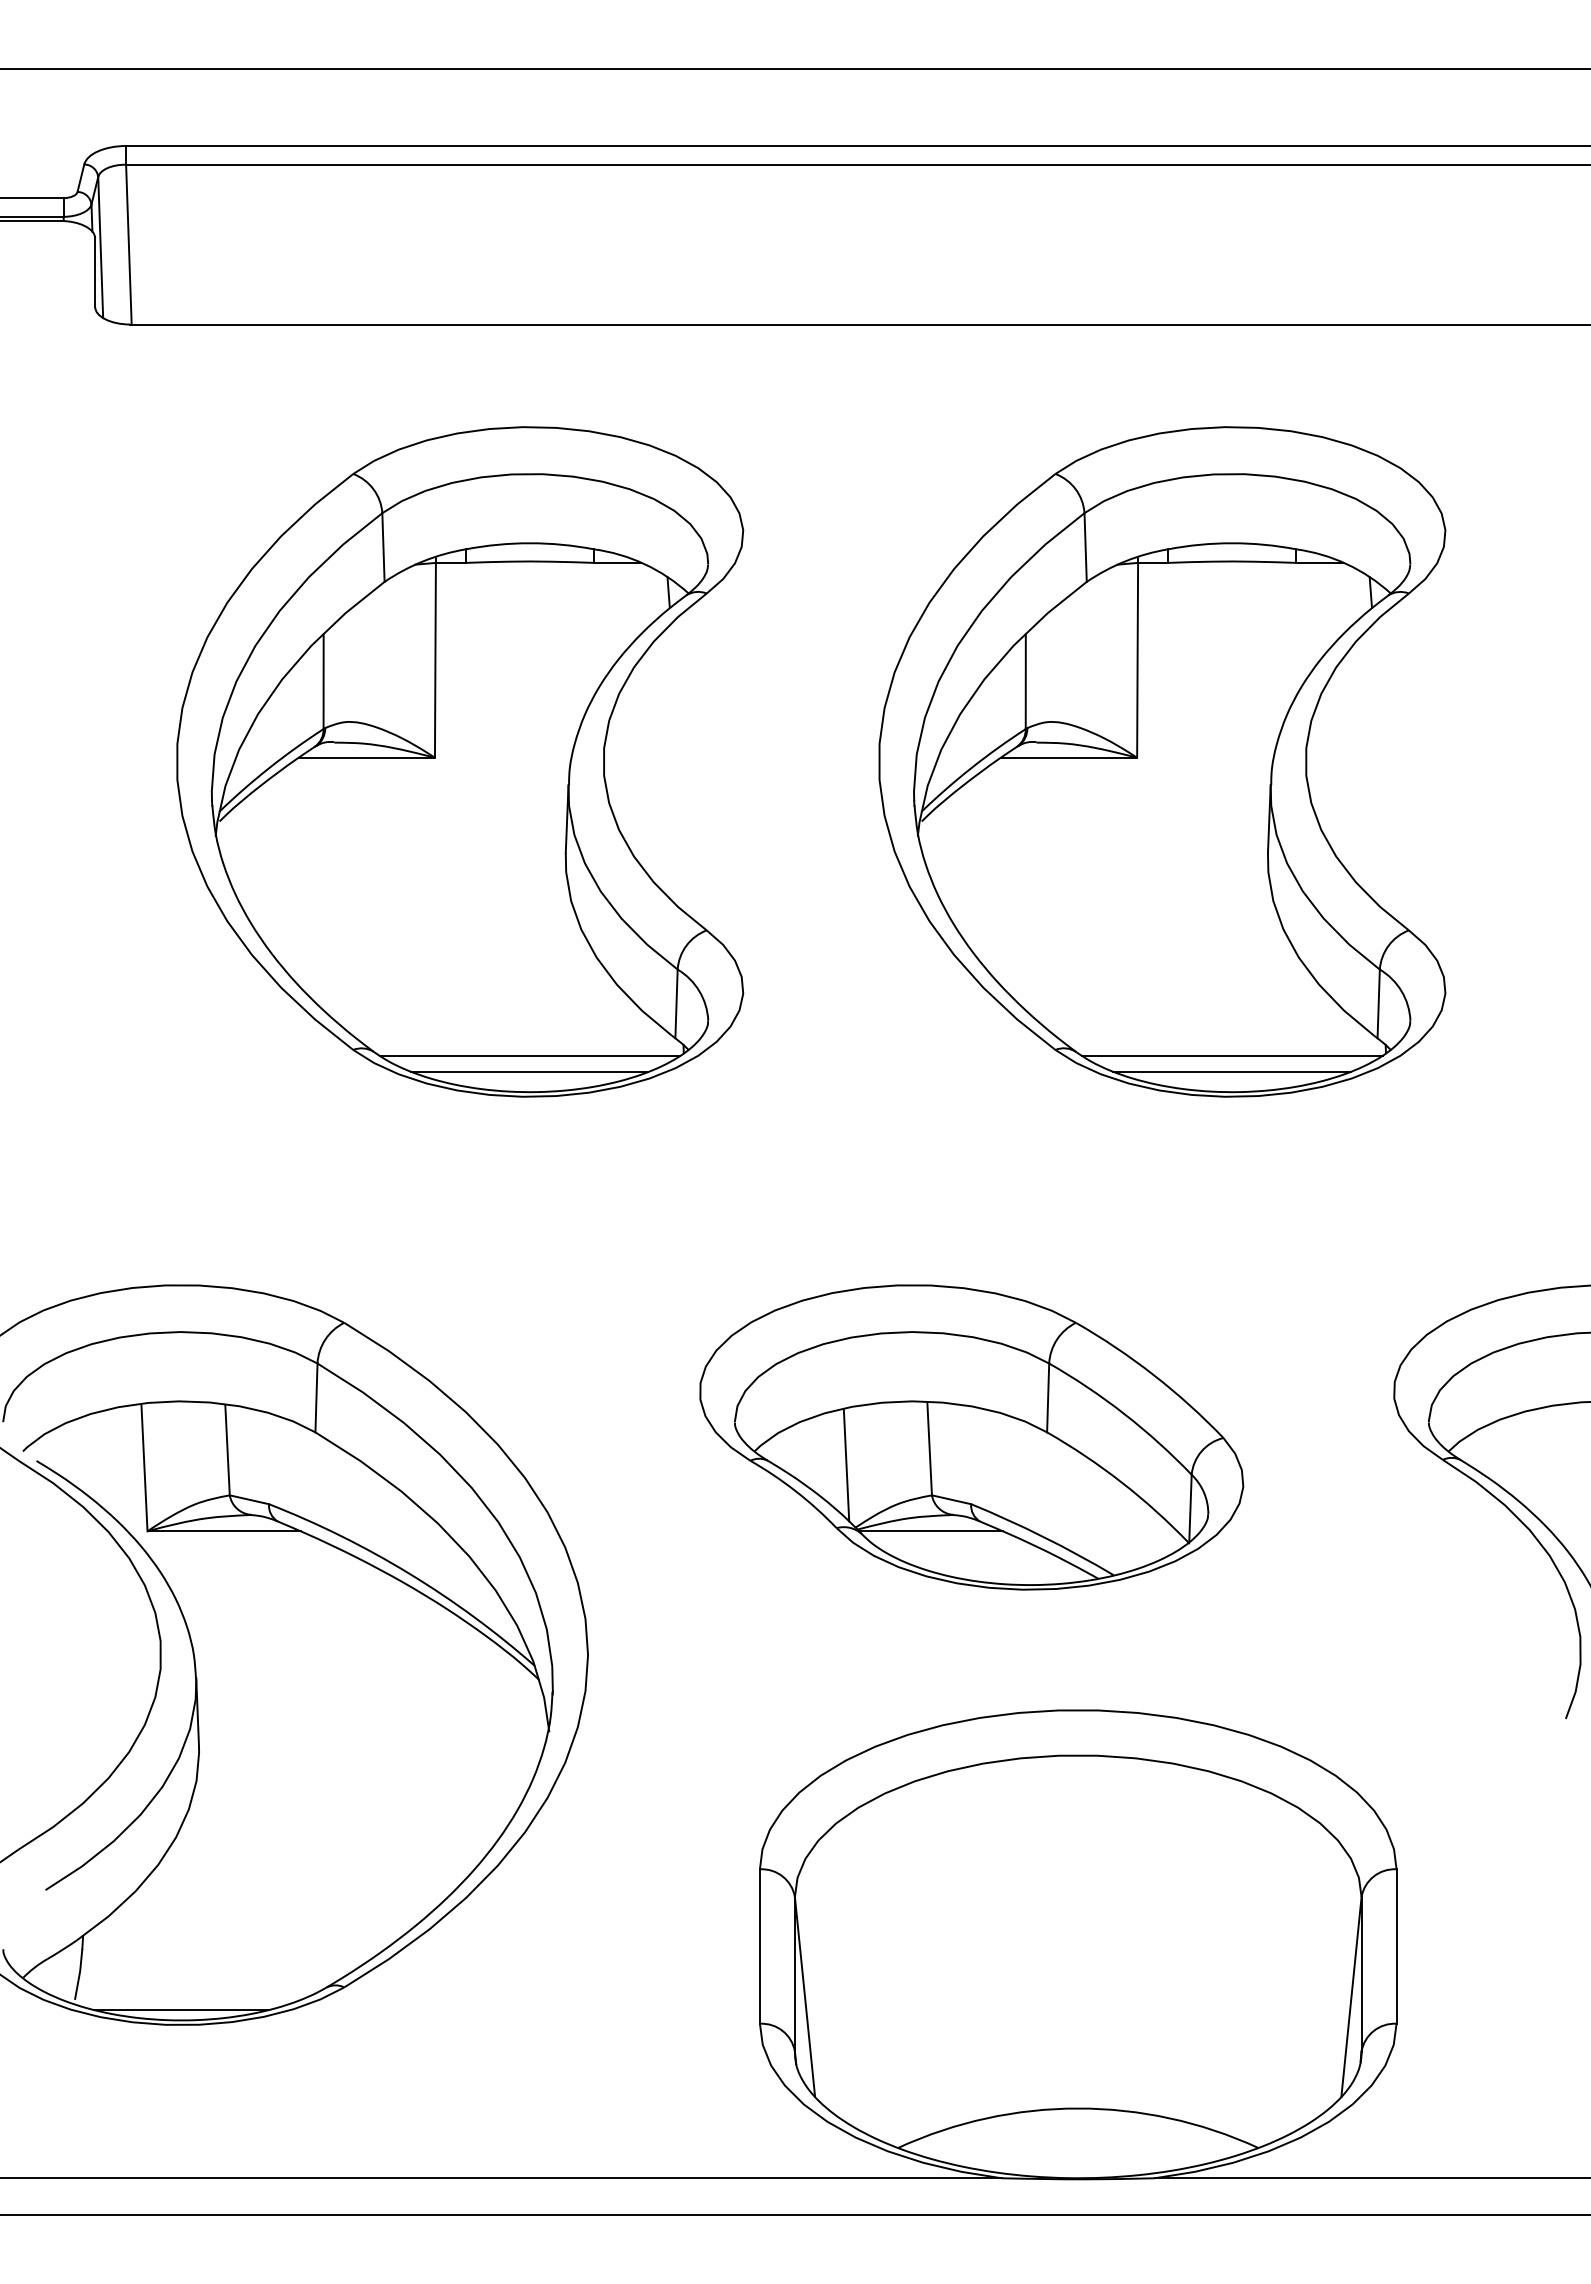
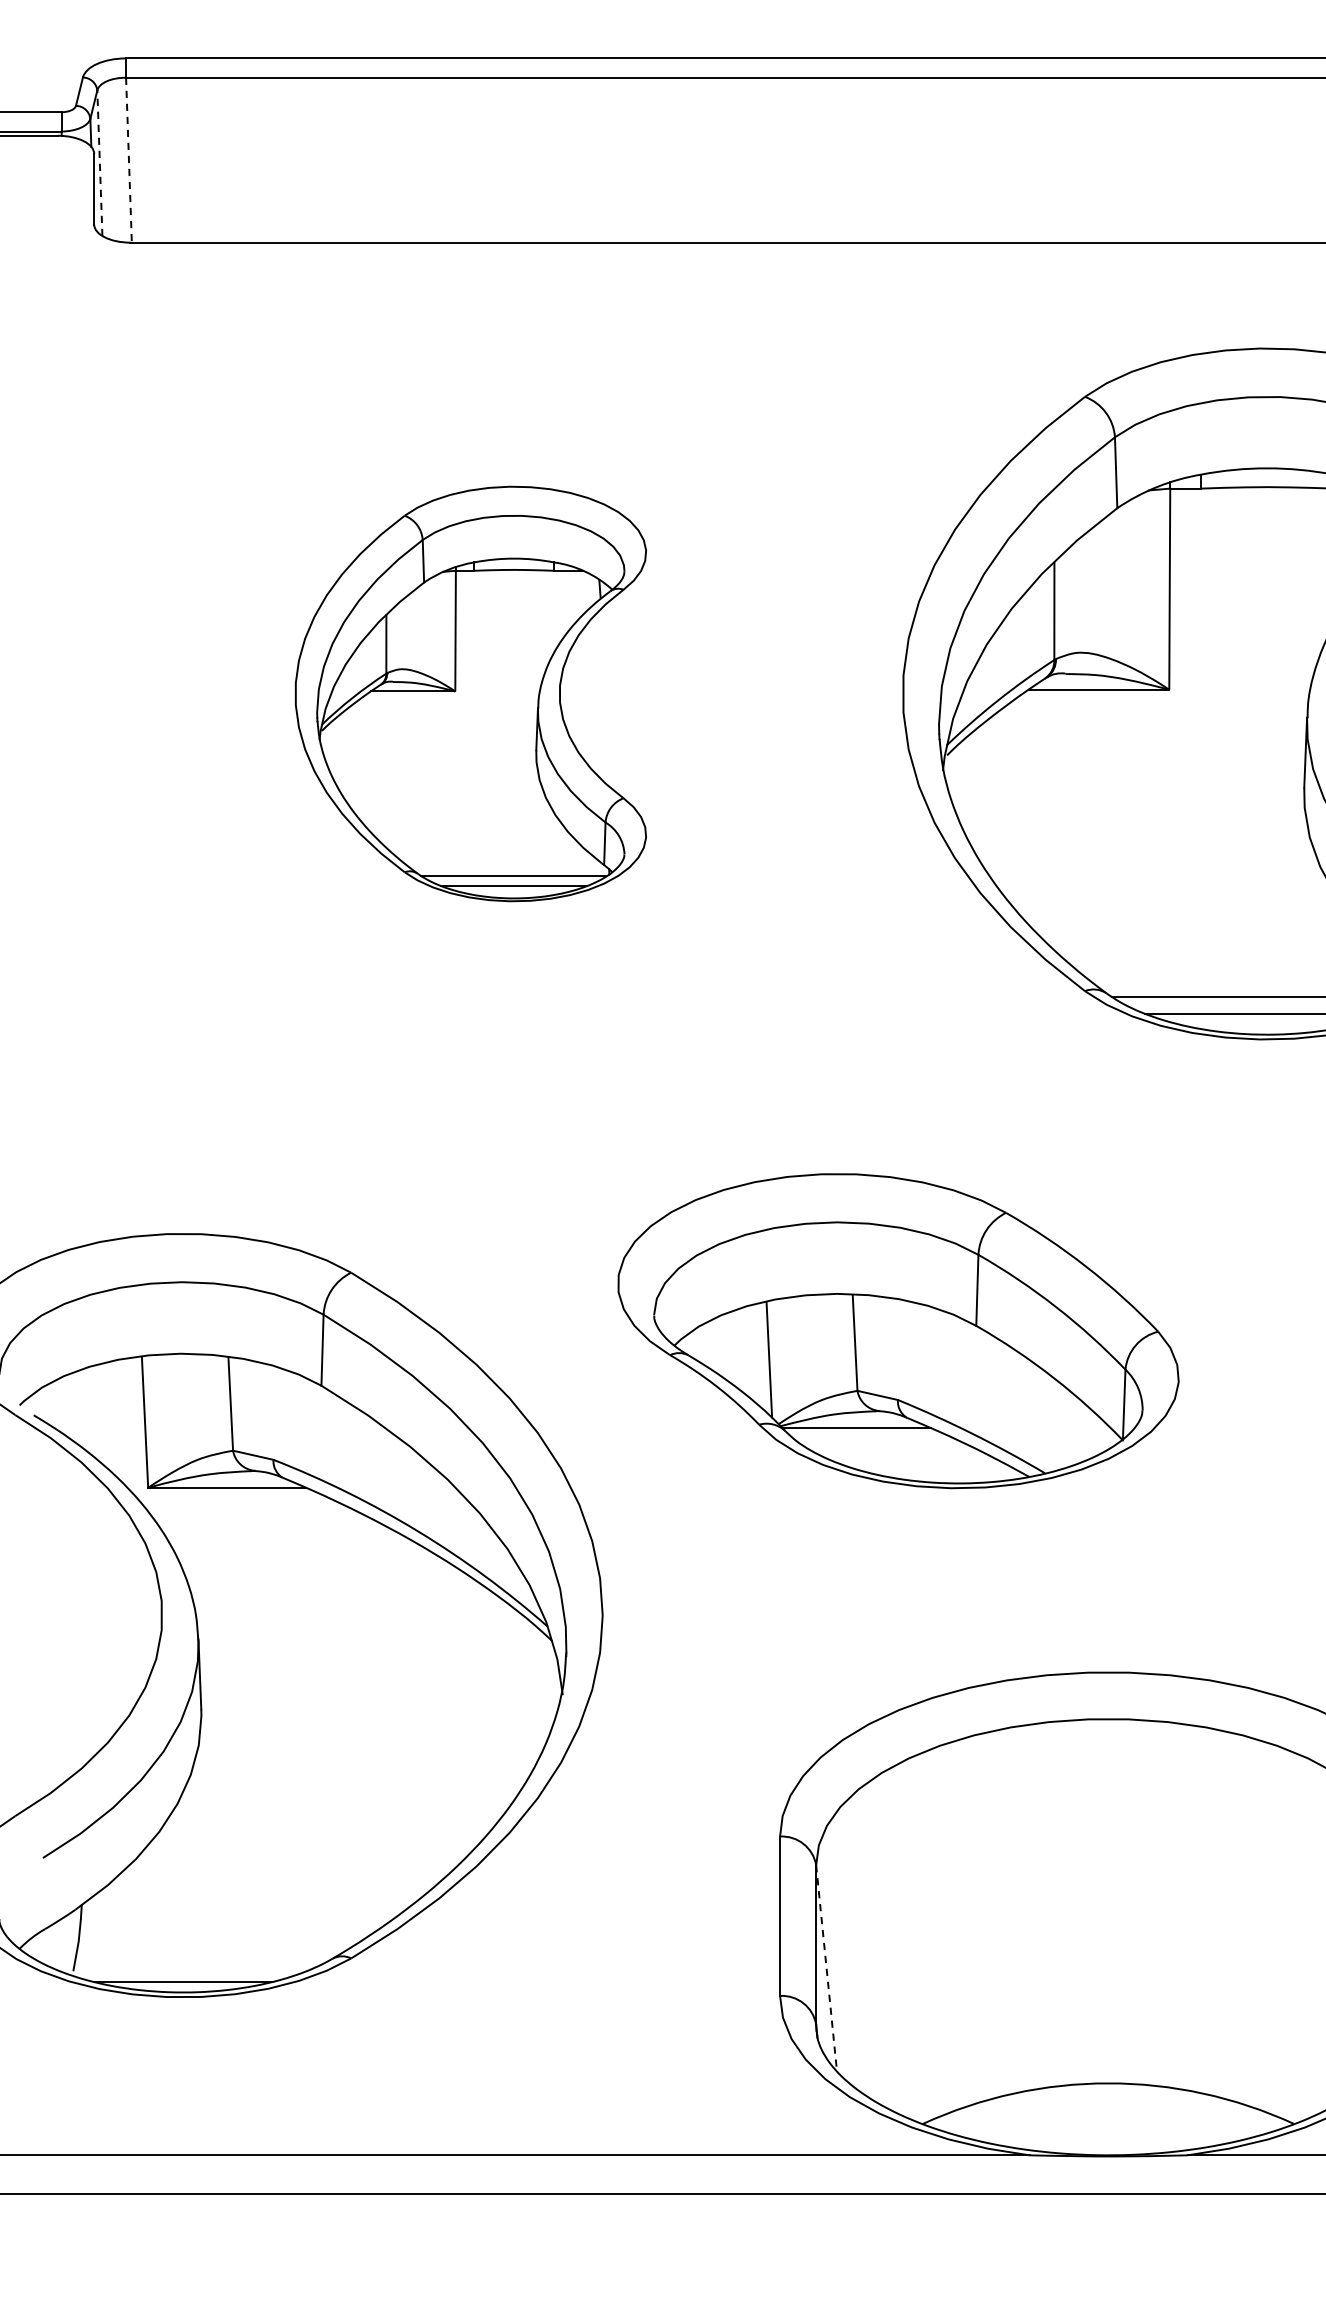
line: (128, 244) -> (128, 160), solid -> dashed
line: (100, 247) -> (99, 163), solid -> dashed
part: (460, 761) -> (471, 693), size x0.6
part: (971, 1437) -> (898, 1331), moved
line: (805, 1997) -> (827, 1968), solid -> dashed

